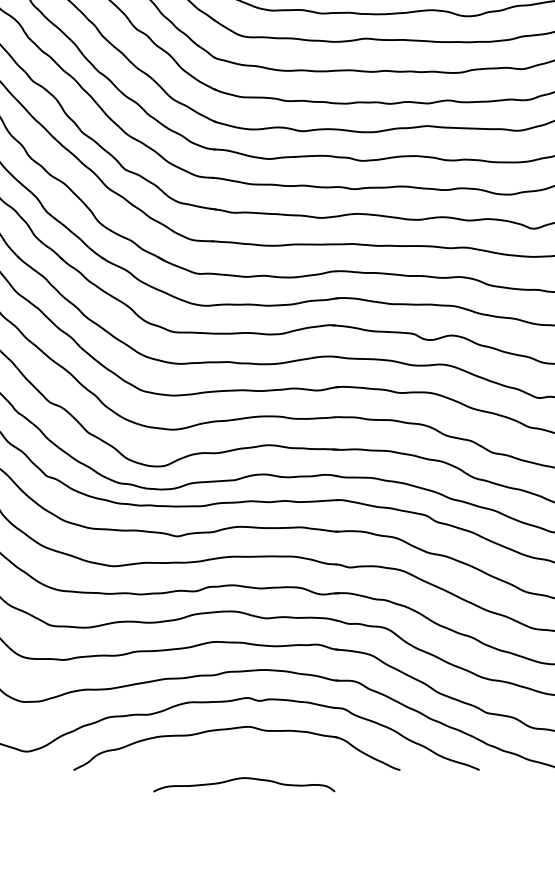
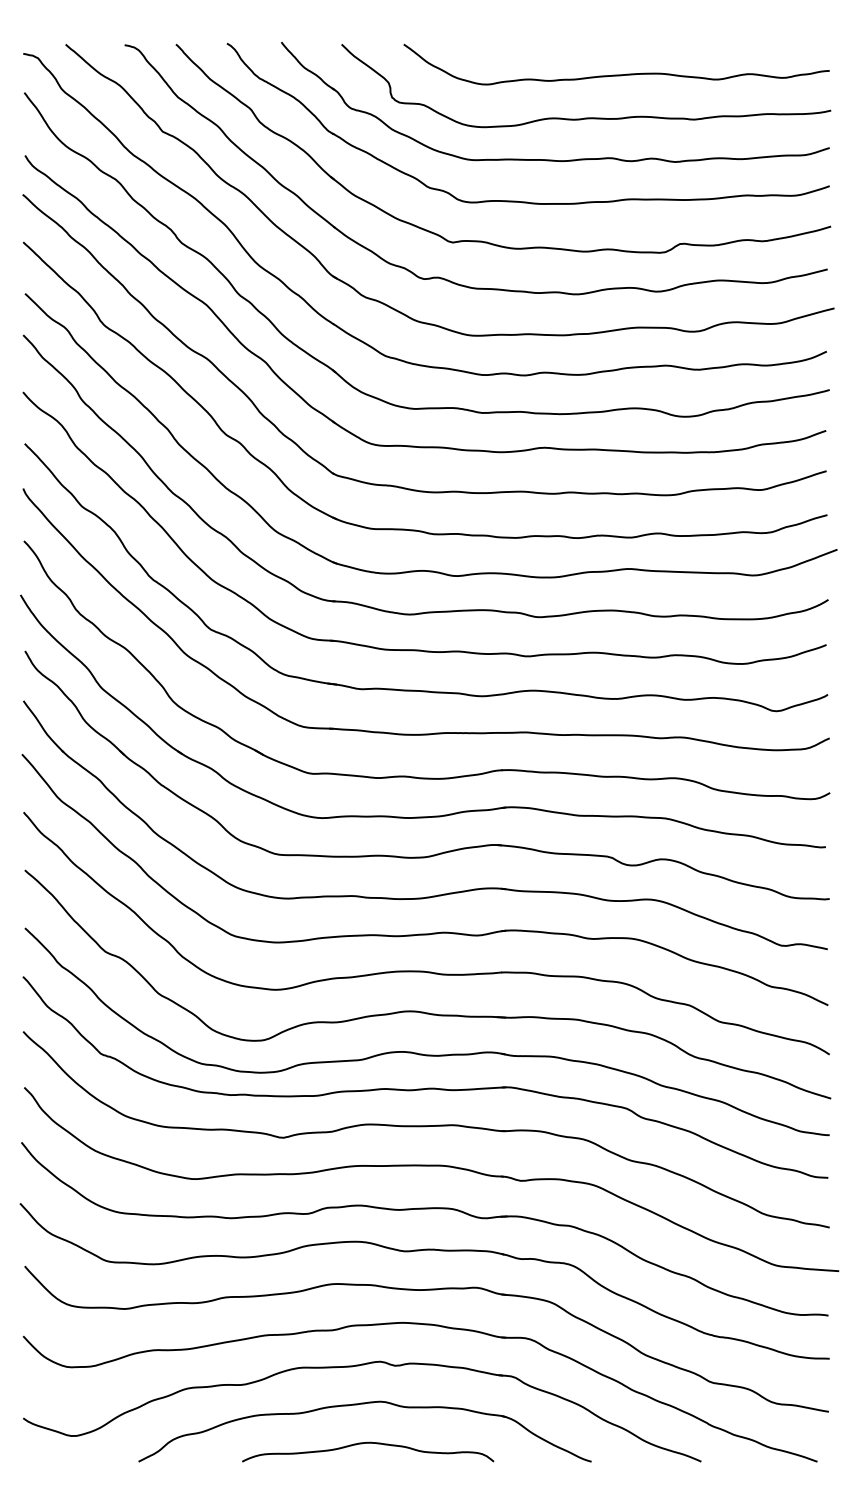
curve: (244, 778) -> (368, 1443), moved

